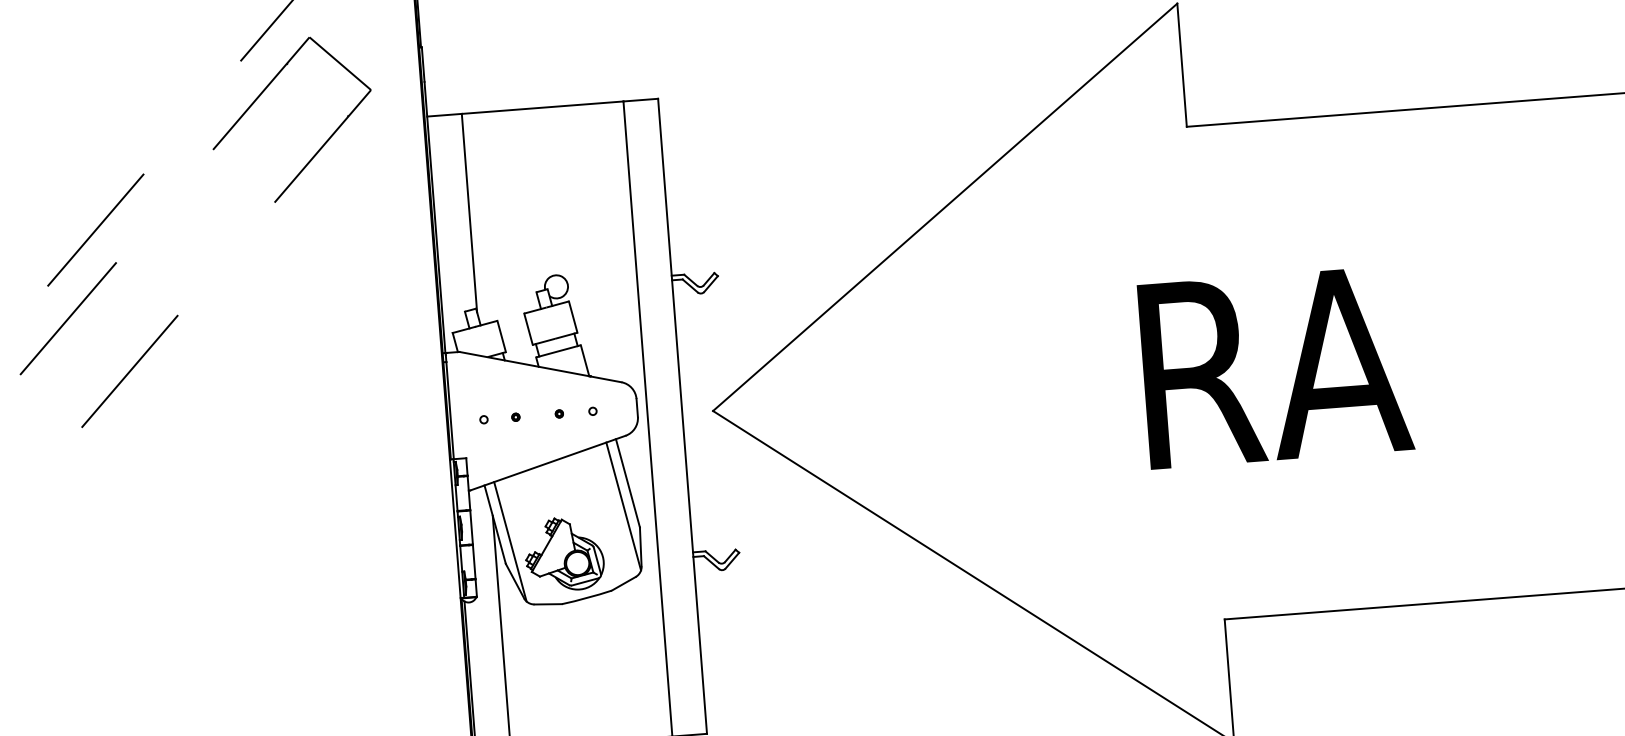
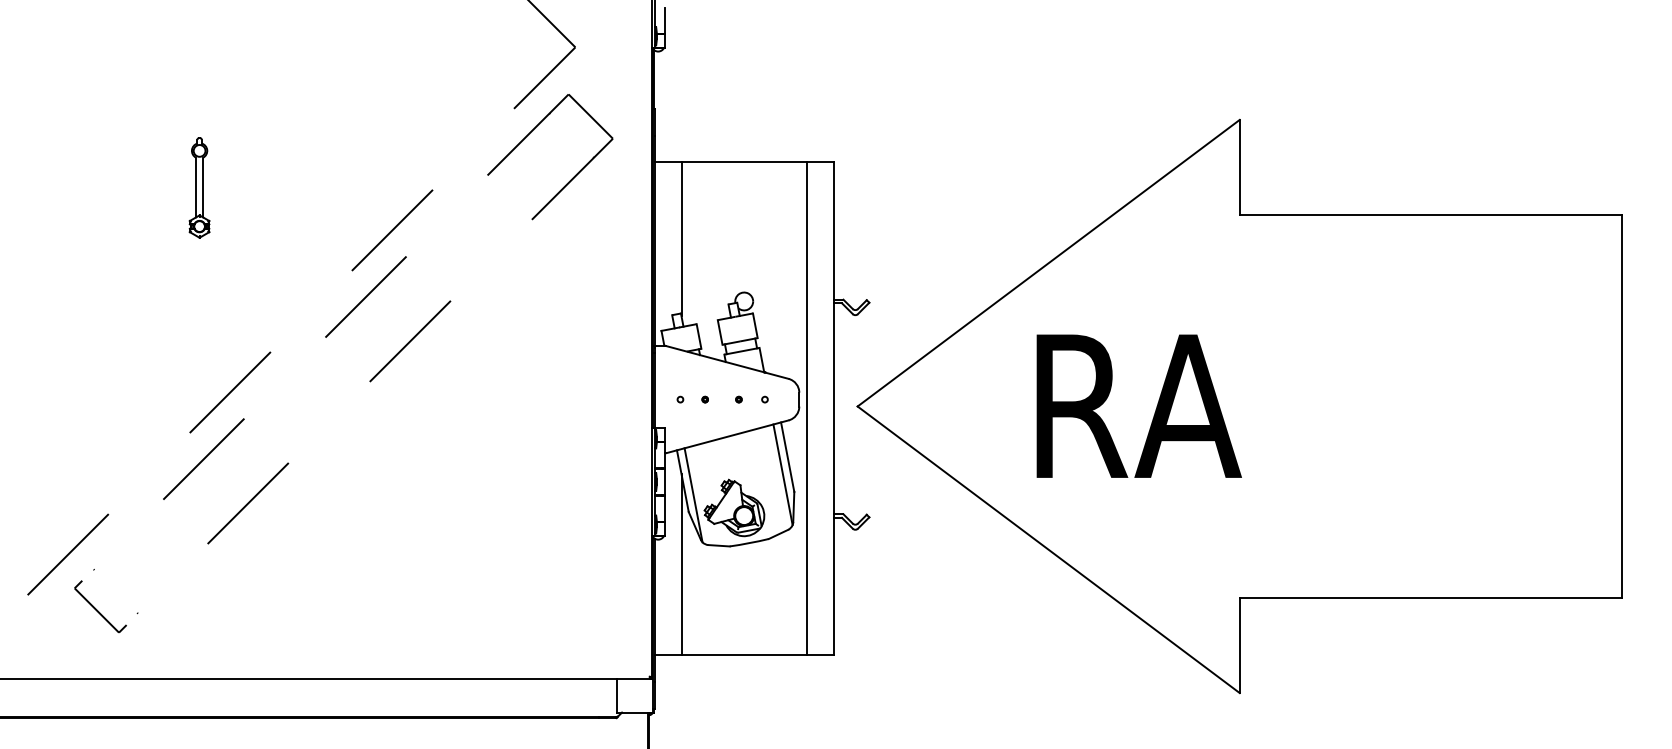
text: (1274, 366) -> (1138, 405), moved

